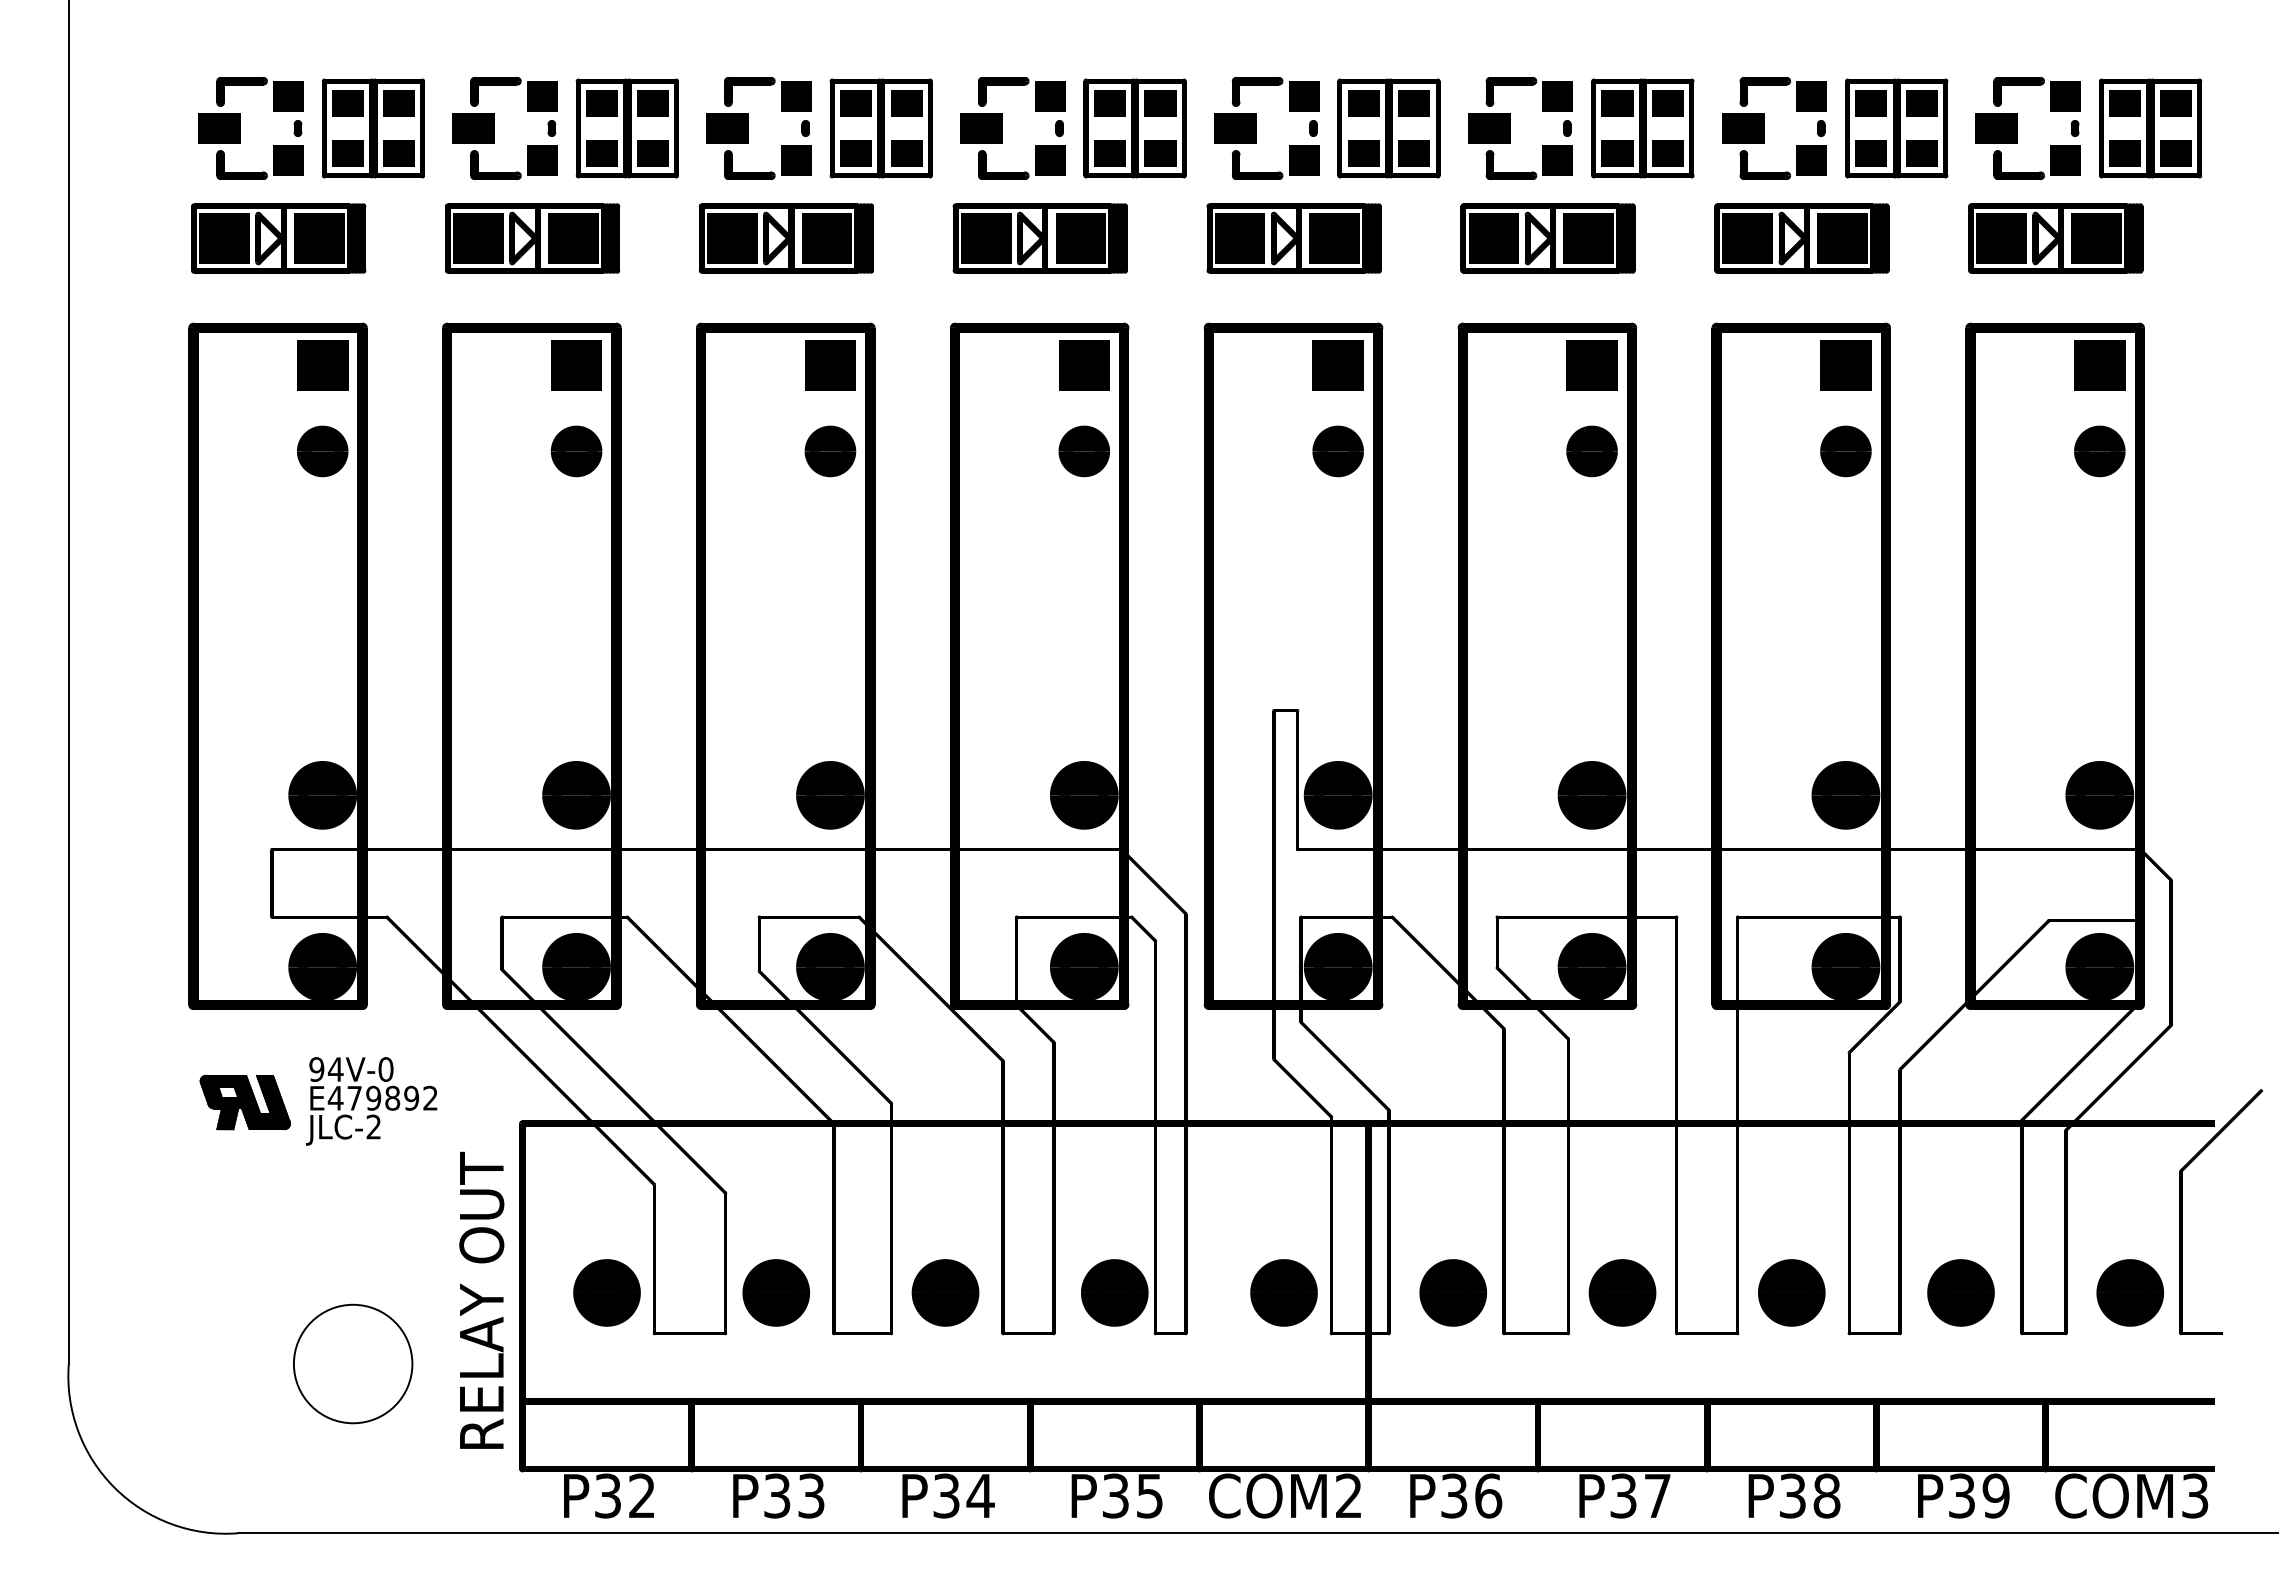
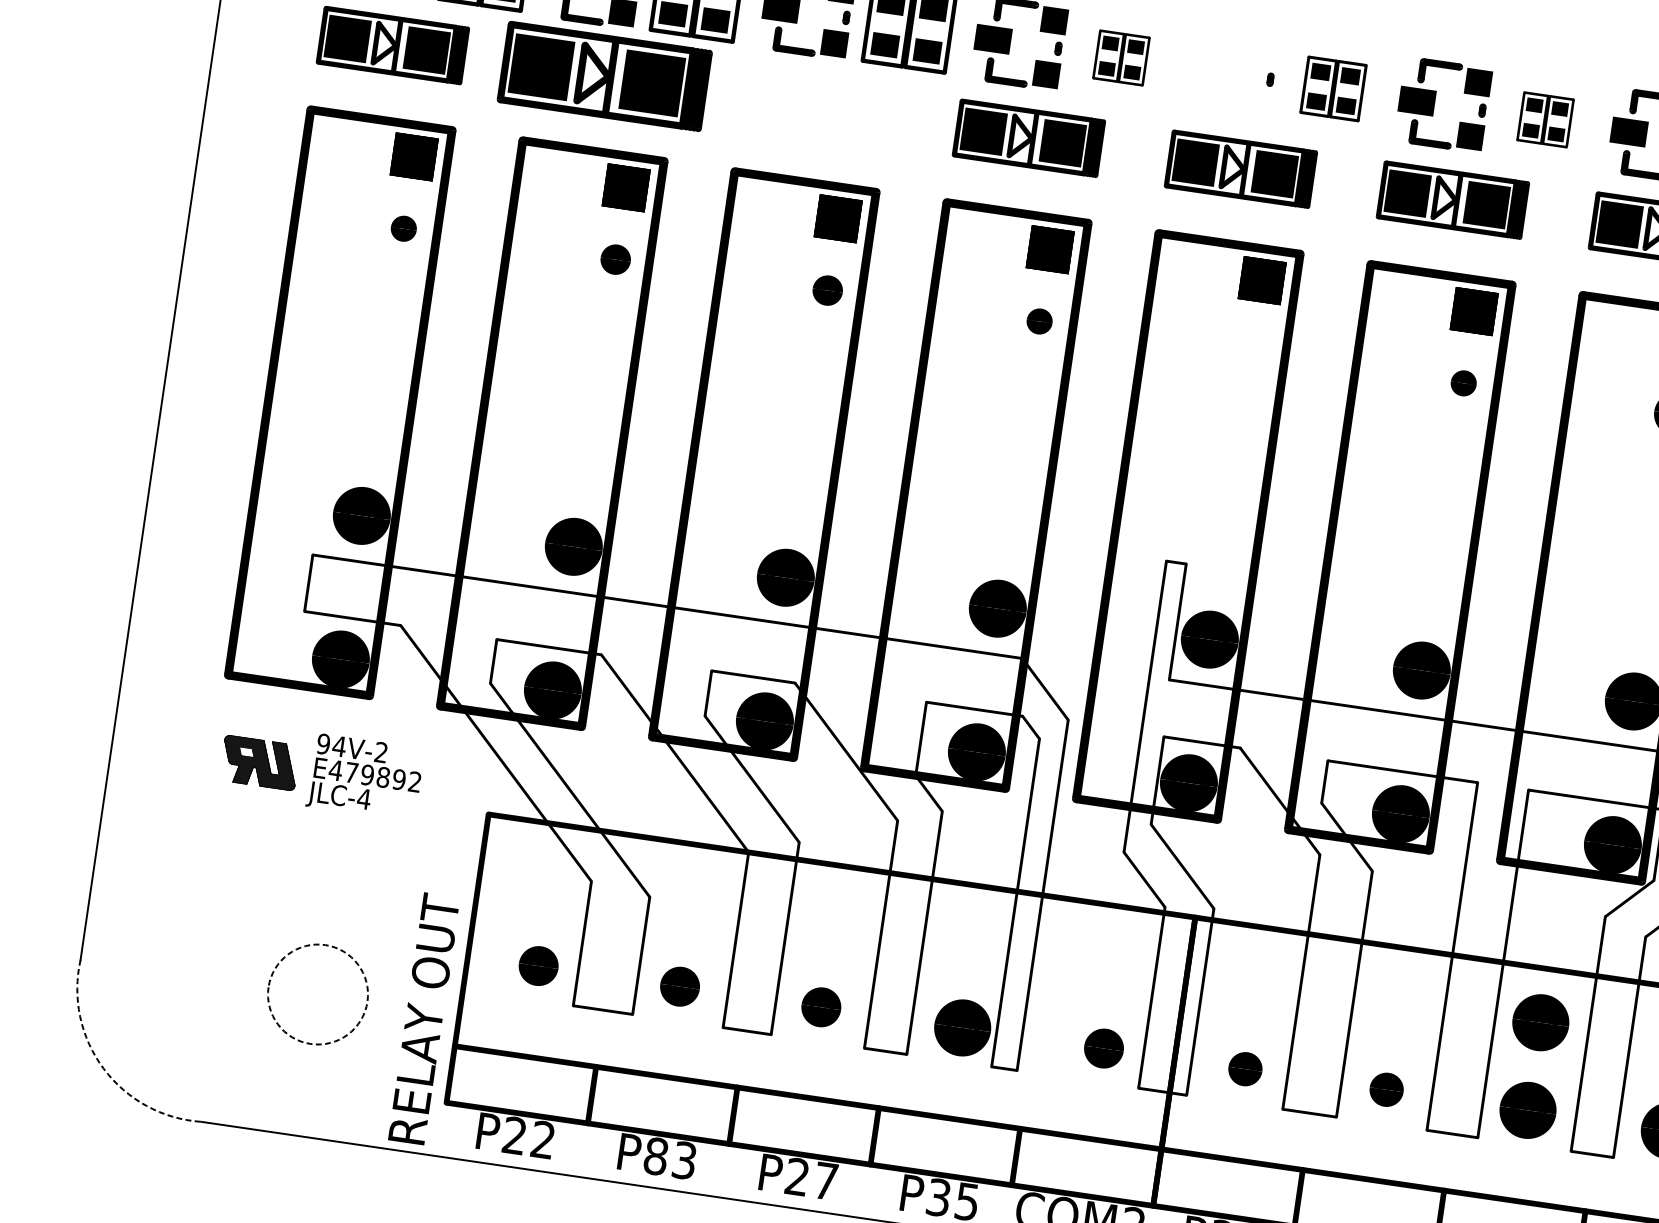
part: (1134, 128) -> (1121, 57), size x0.6
part: (1256, 128) -> (1222, 72), removed
part: (1388, 128) -> (1333, 88), size x0.7
part: (1642, 128) -> (1545, 119), size x0.6
part: (532, 238) -> (604, 76), size x1.4
part: (785, 238) -> (816, 107), removed
part: (322, 451) -> (403, 228), size x0.6
part: (576, 451) -> (615, 259), size x0.7
part: (830, 451) -> (827, 290), size x0.7
part: (1083, 451) -> (1039, 321), size x0.6
part: (1337, 451) -> (1251, 352), removed
part: (1591, 451) -> (1463, 383), size x0.6
text: (385, 1069) -> (380, 752), 94V-0 -> 94V-2
text: (373, 1126) -> (363, 798), JLC-2 -> JLC-4
part: (1791, 1187) -> (1540, 1022), added
part: (606, 1292) -> (538, 965), size x0.7
part: (776, 1292) -> (680, 986), size x0.7
part: (945, 1292) -> (821, 1006), size x0.7
part: (1283, 1292) -> (1103, 1048), size x0.7
part: (1453, 1292) -> (1245, 1068), size x0.6
part: (1622, 1292) -> (1386, 1089), size x0.6
text: (481, 1299) -> (424, 1018), moved
line: (412, 1364) -> (367, 1002), solid -> dashed
arc: (114, 1487) -> (103, 1068), solid -> dashed
text: (607, 1495) -> (514, 1135), P32 -> P22
text: (777, 1495) -> (656, 1156), P33 -> P83
text: (963, 1495) -> (811, 1178), P34 -> P27

